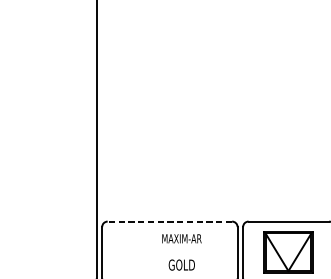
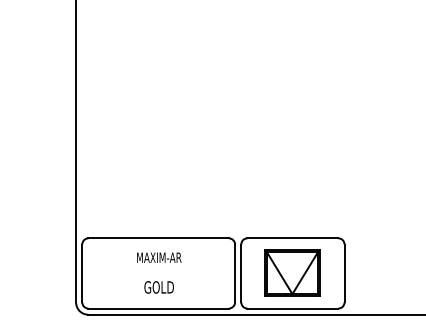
line: (169, 221) -> (158, 238), dashed -> solid
text: (182, 238) -> (159, 257), moved
text: (181, 265) -> (158, 287), moved

